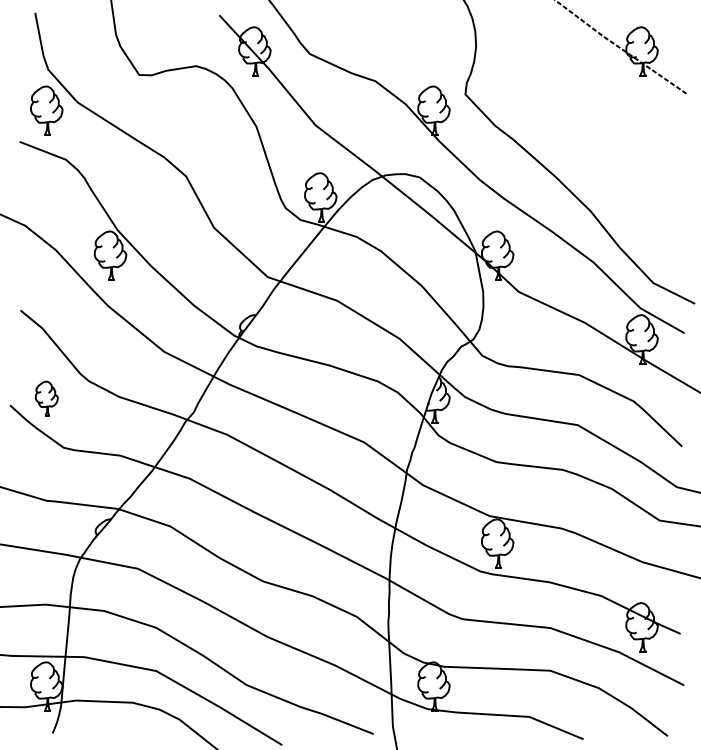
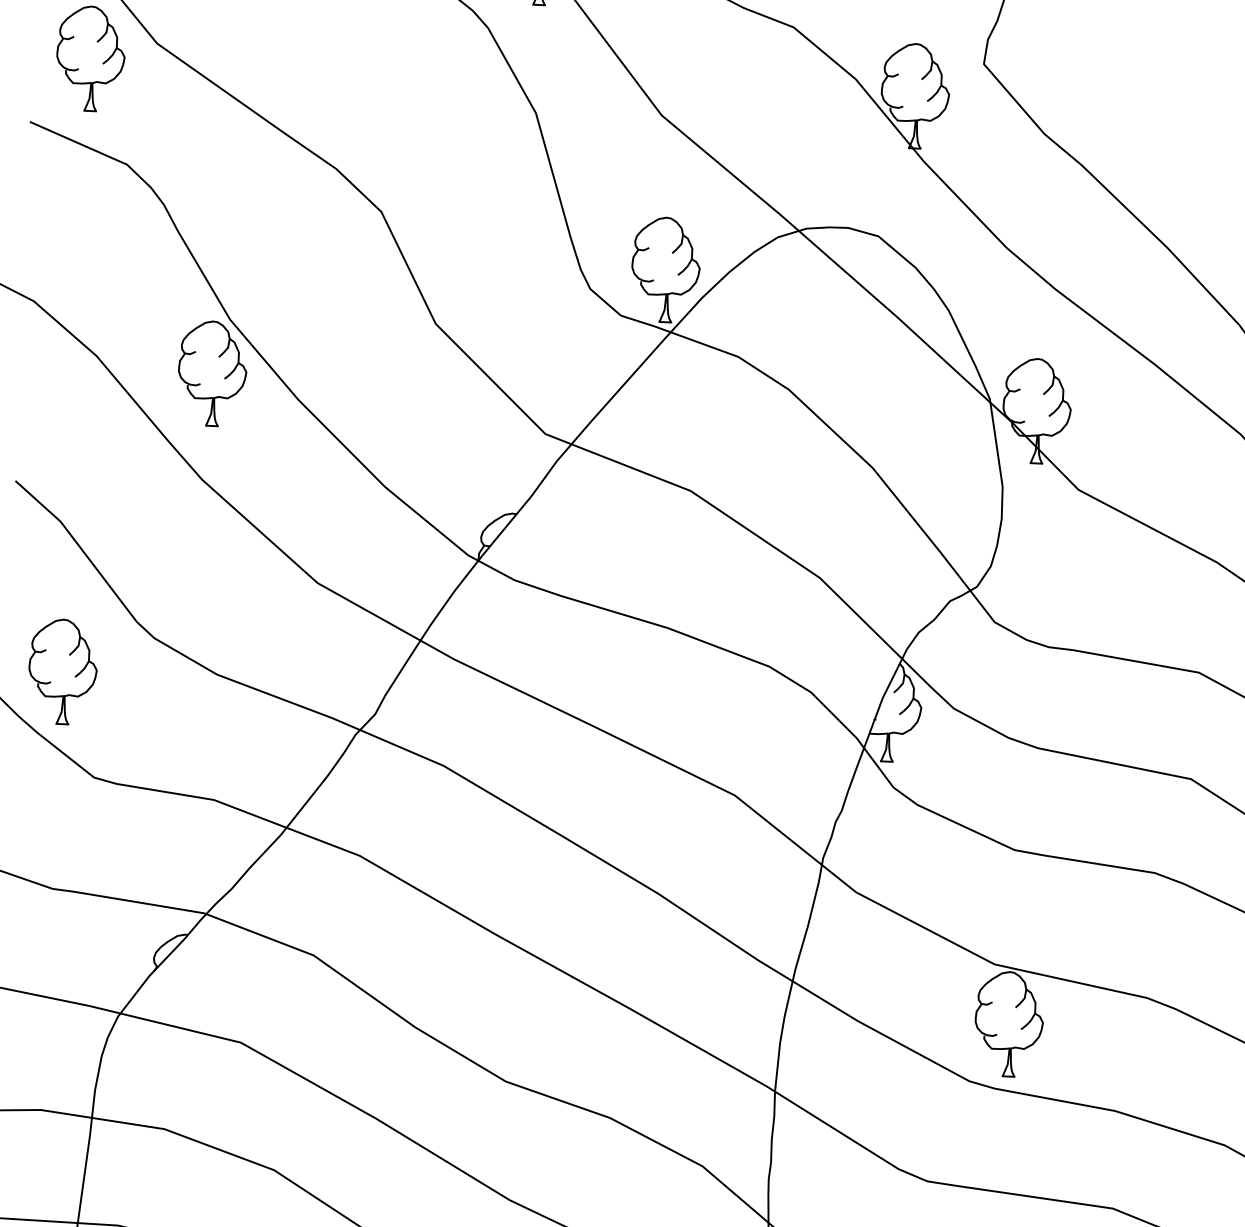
part: (46, 398) -> (62, 671), size x1.43

